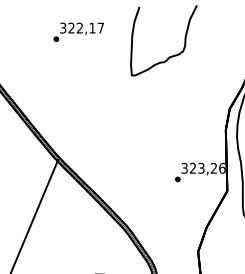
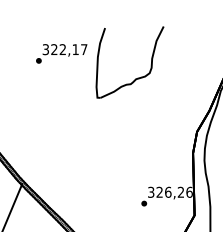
text: (78, 31) -> (61, 53), moved
text: (201, 167) -> (168, 191), 323,26 -> 326,26

